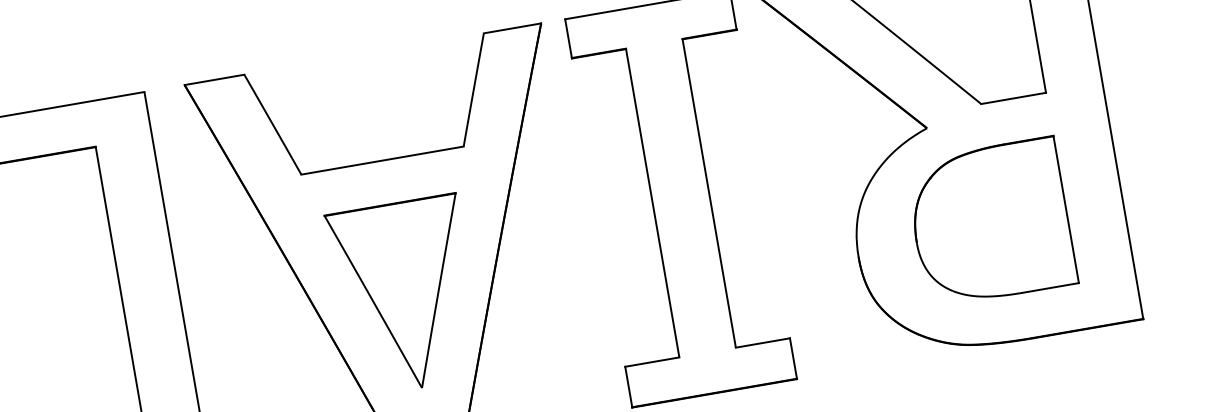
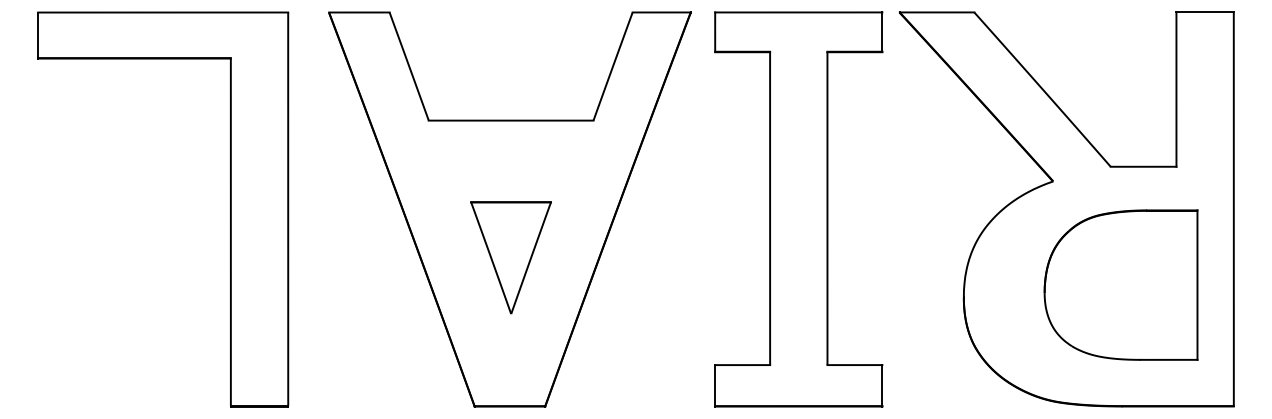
part: (990, 221) -> (1120, 284), moved
part: (405, 295) -> (510, 257), size x0.6

